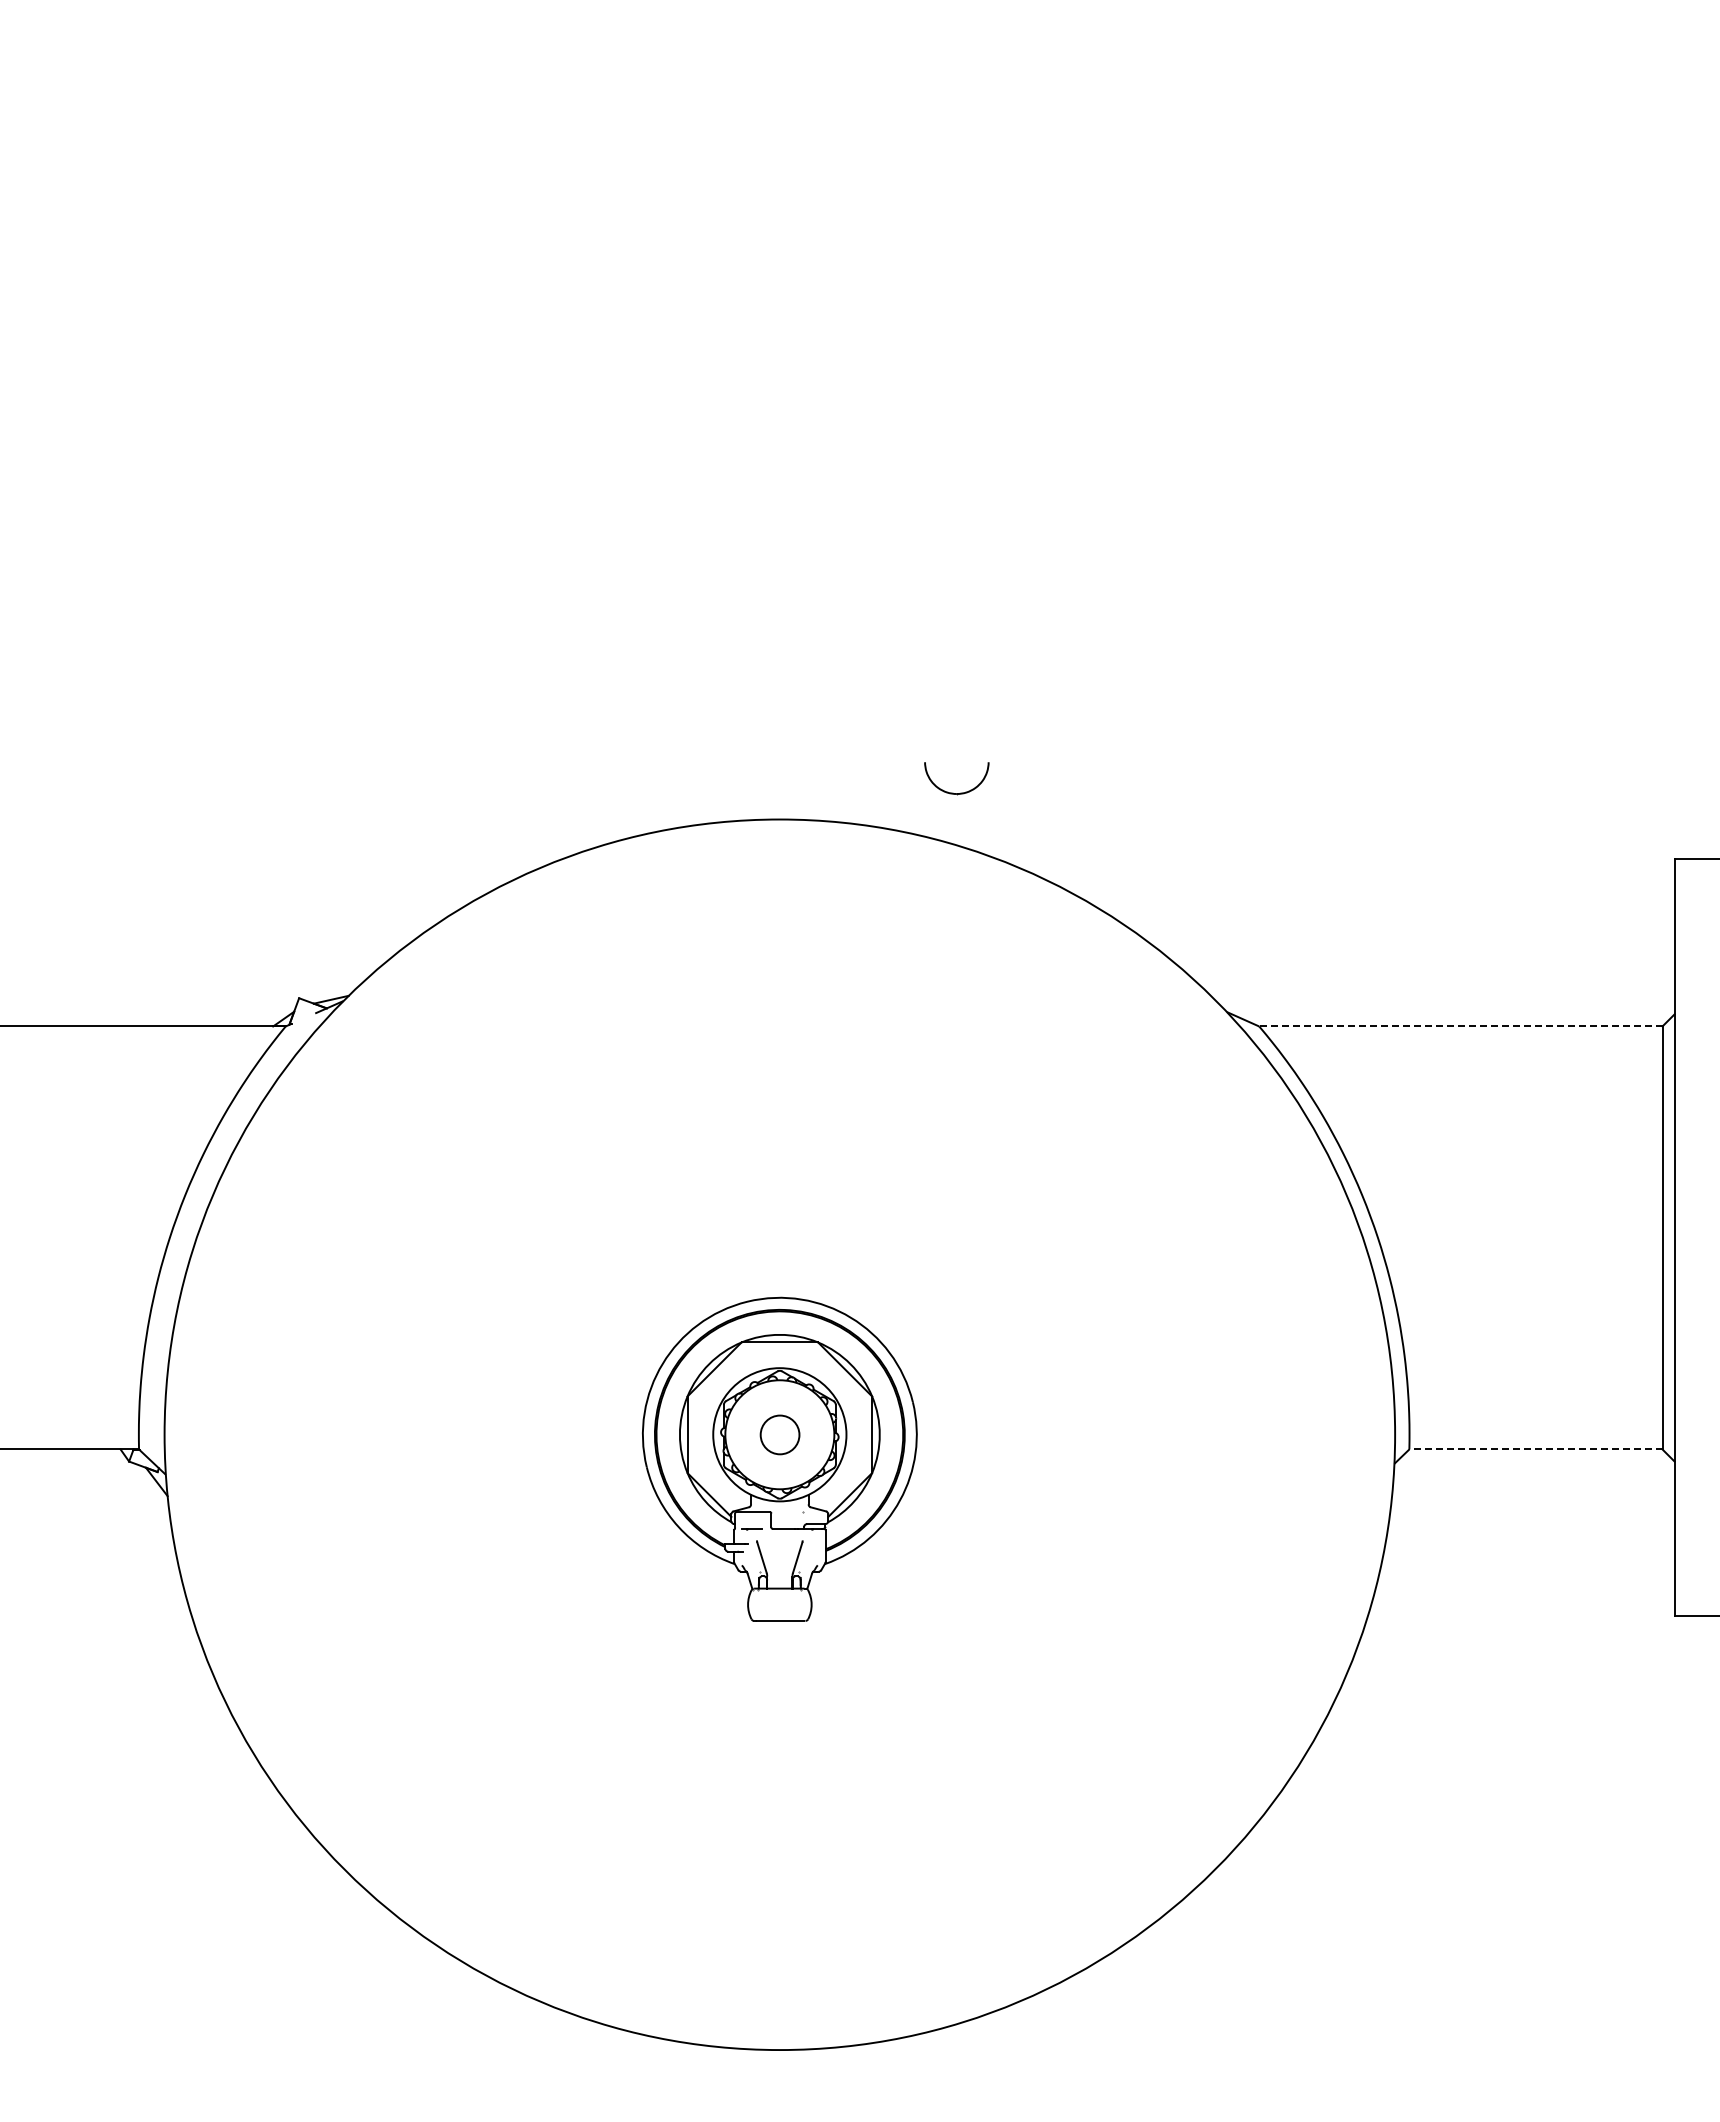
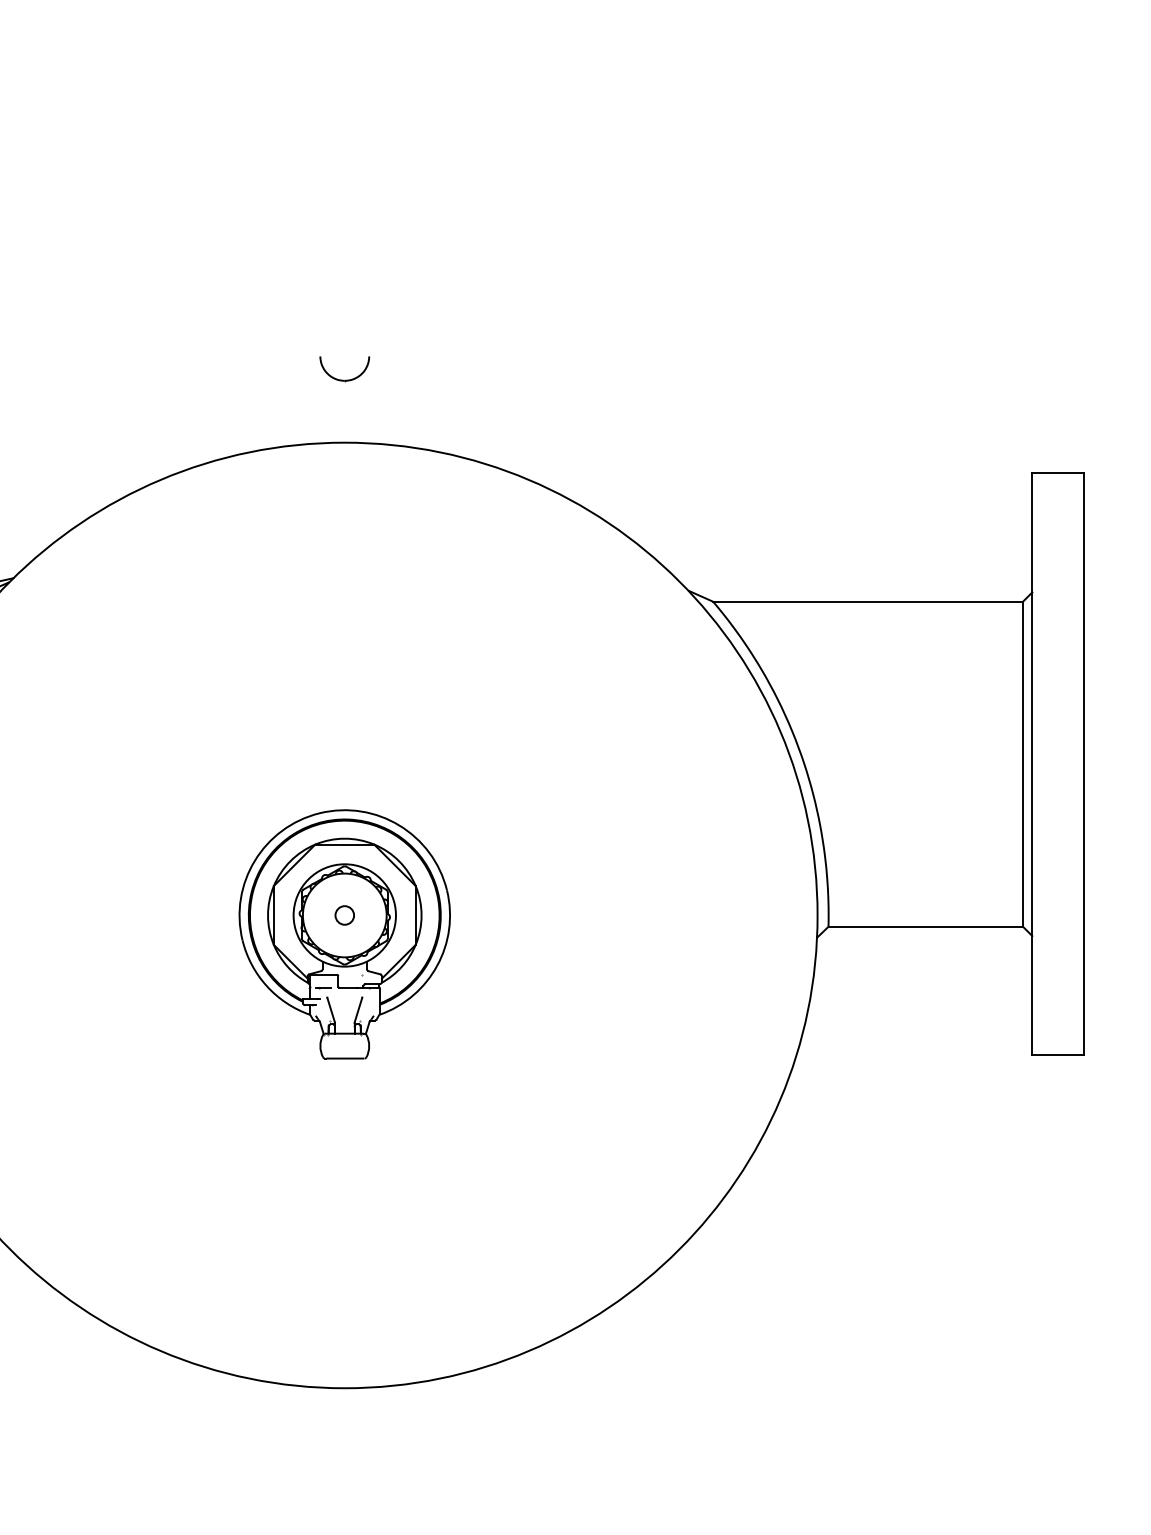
part: (953, 792) -> (342, 379), moved
line: (1460, 1026) -> (867, 601), dashed -> solid
circle: (779, 1434) -> (344, 915), size x0.62
line: (1535, 1449) -> (925, 926), dashed -> solid

